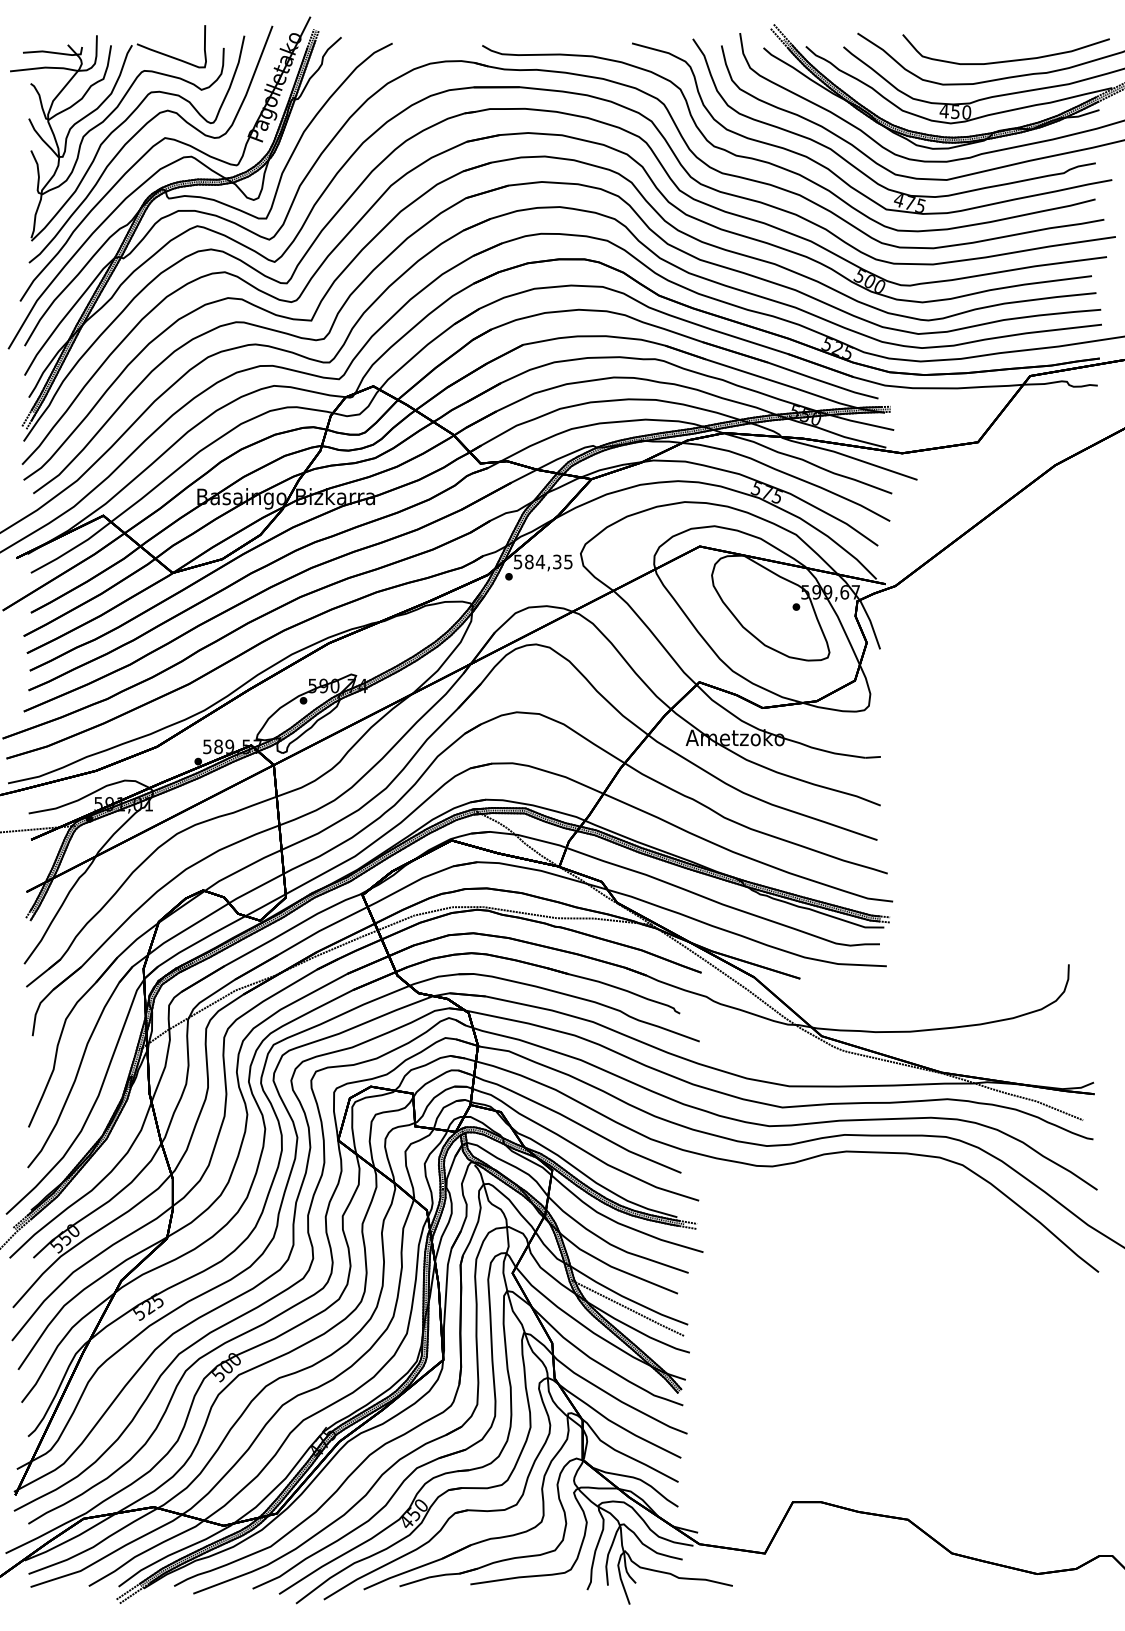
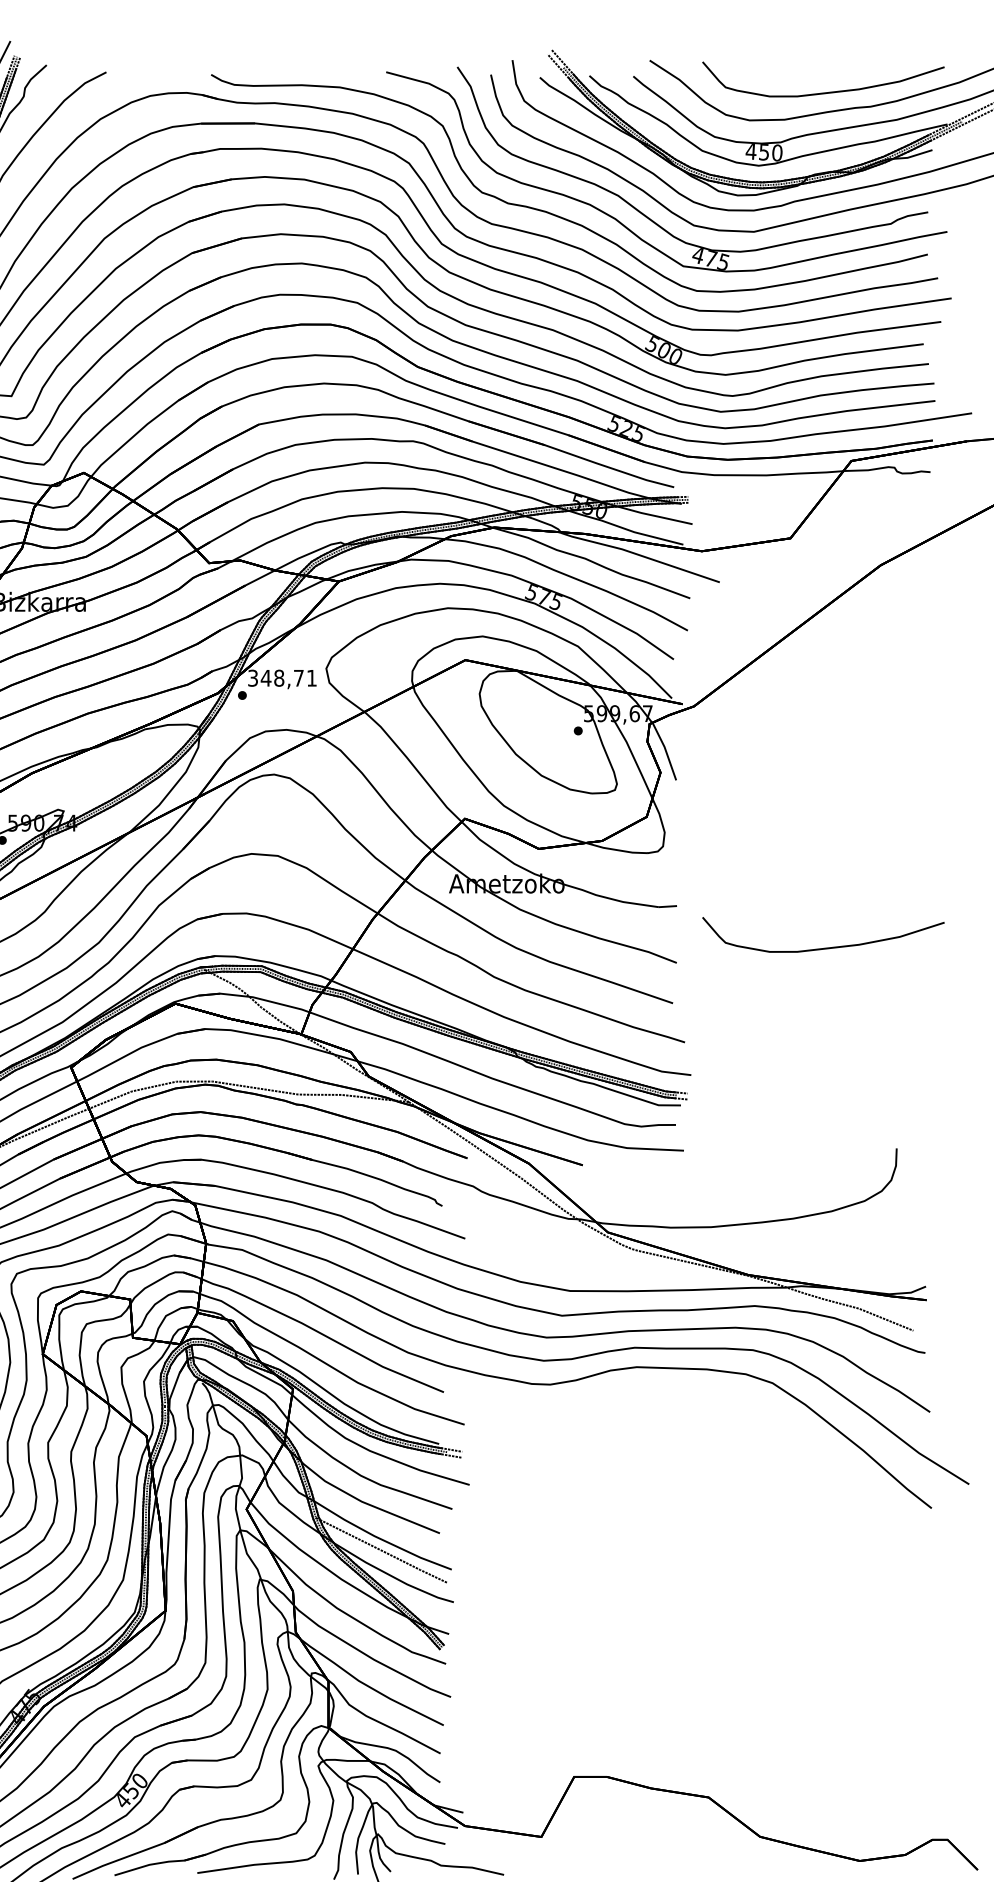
text: (543, 561) -> (282, 677), 584,35 -> 348,71
curve: (1005, 792) -> (822, 947), added

